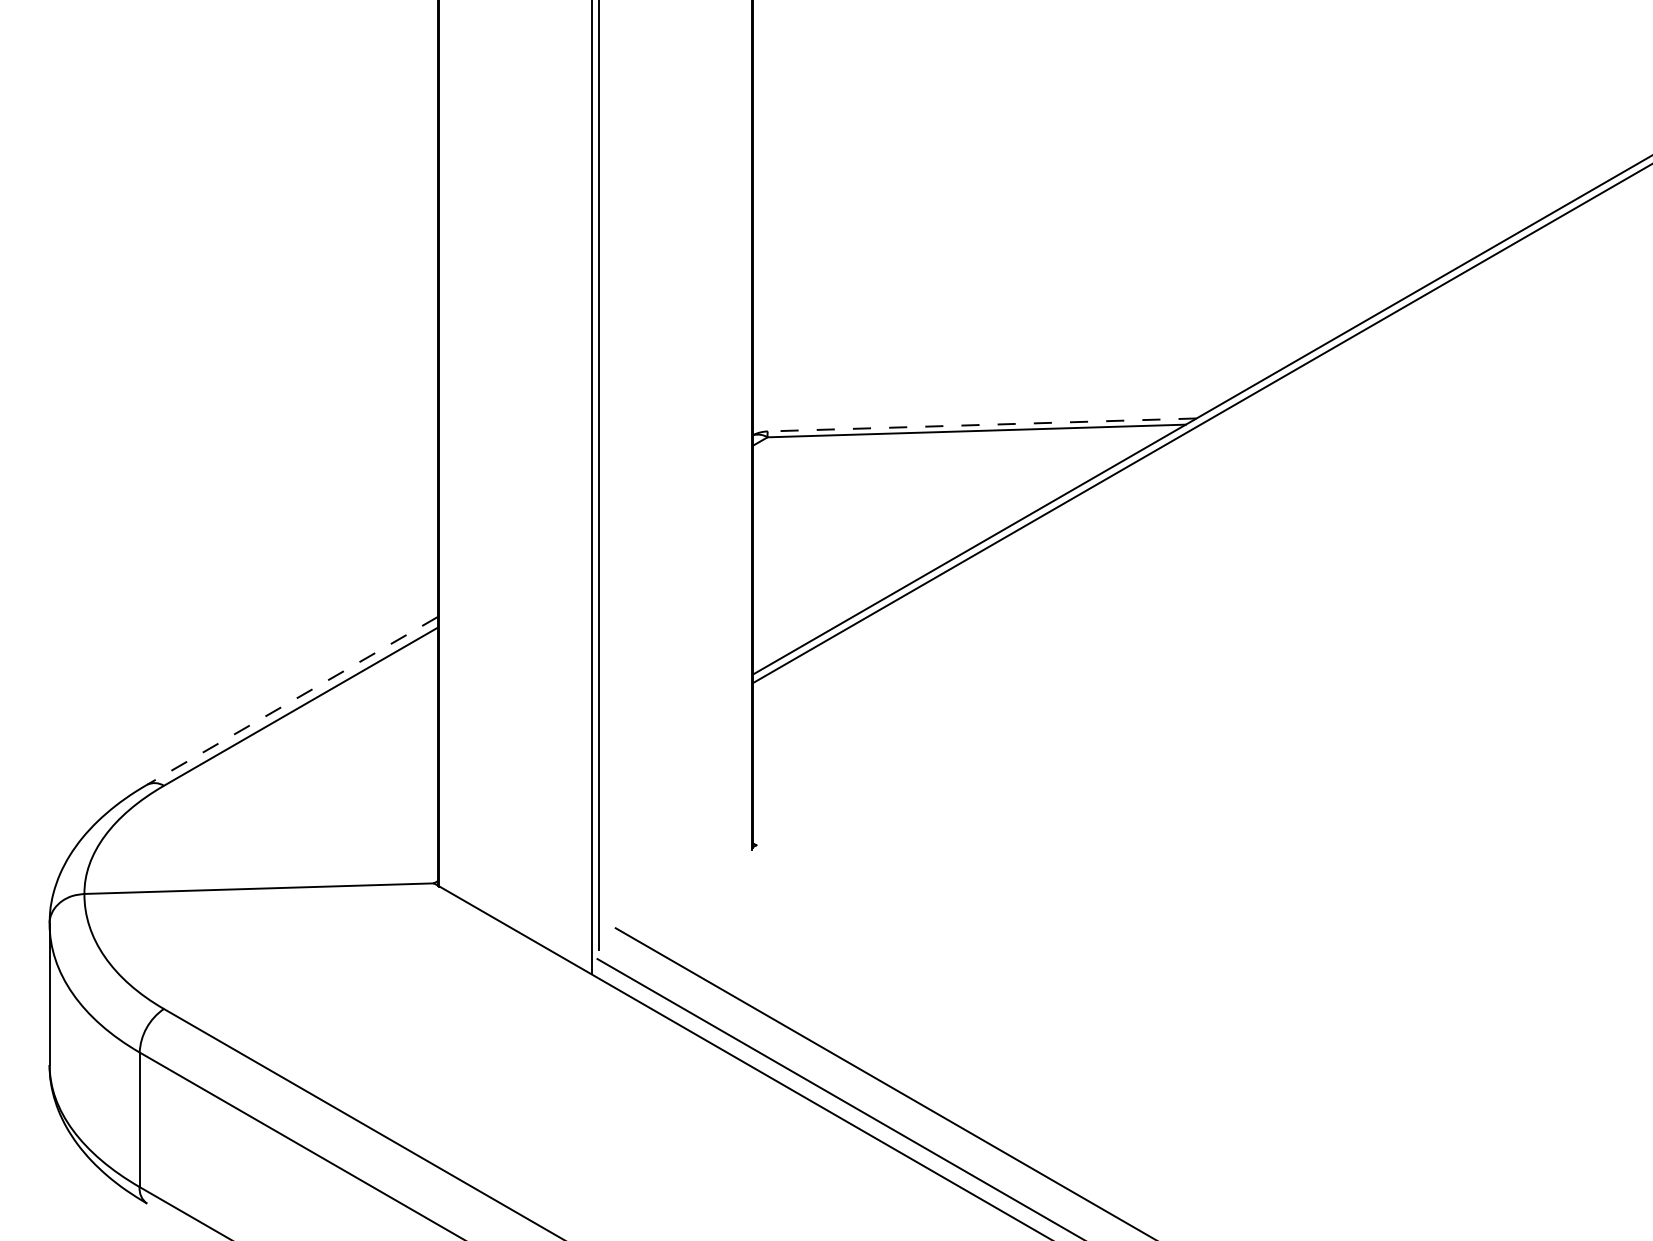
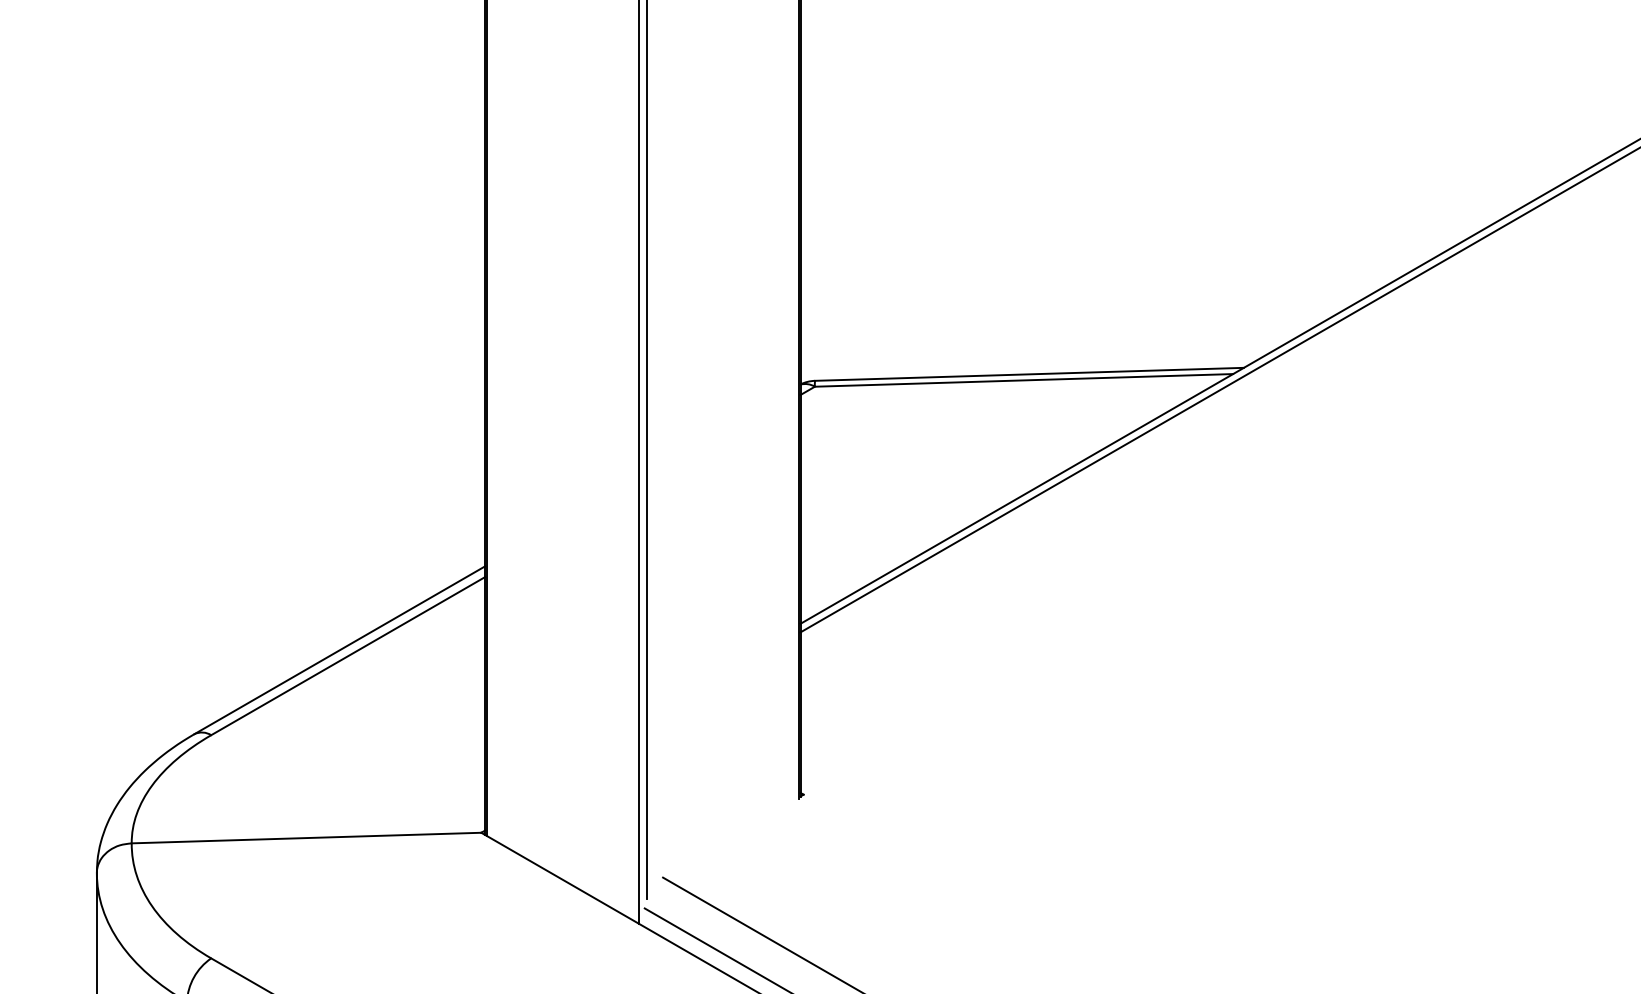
line: (981, 424) -> (1028, 373), dashed -> solid
line: (292, 700) -> (339, 649), dashed -> solid

